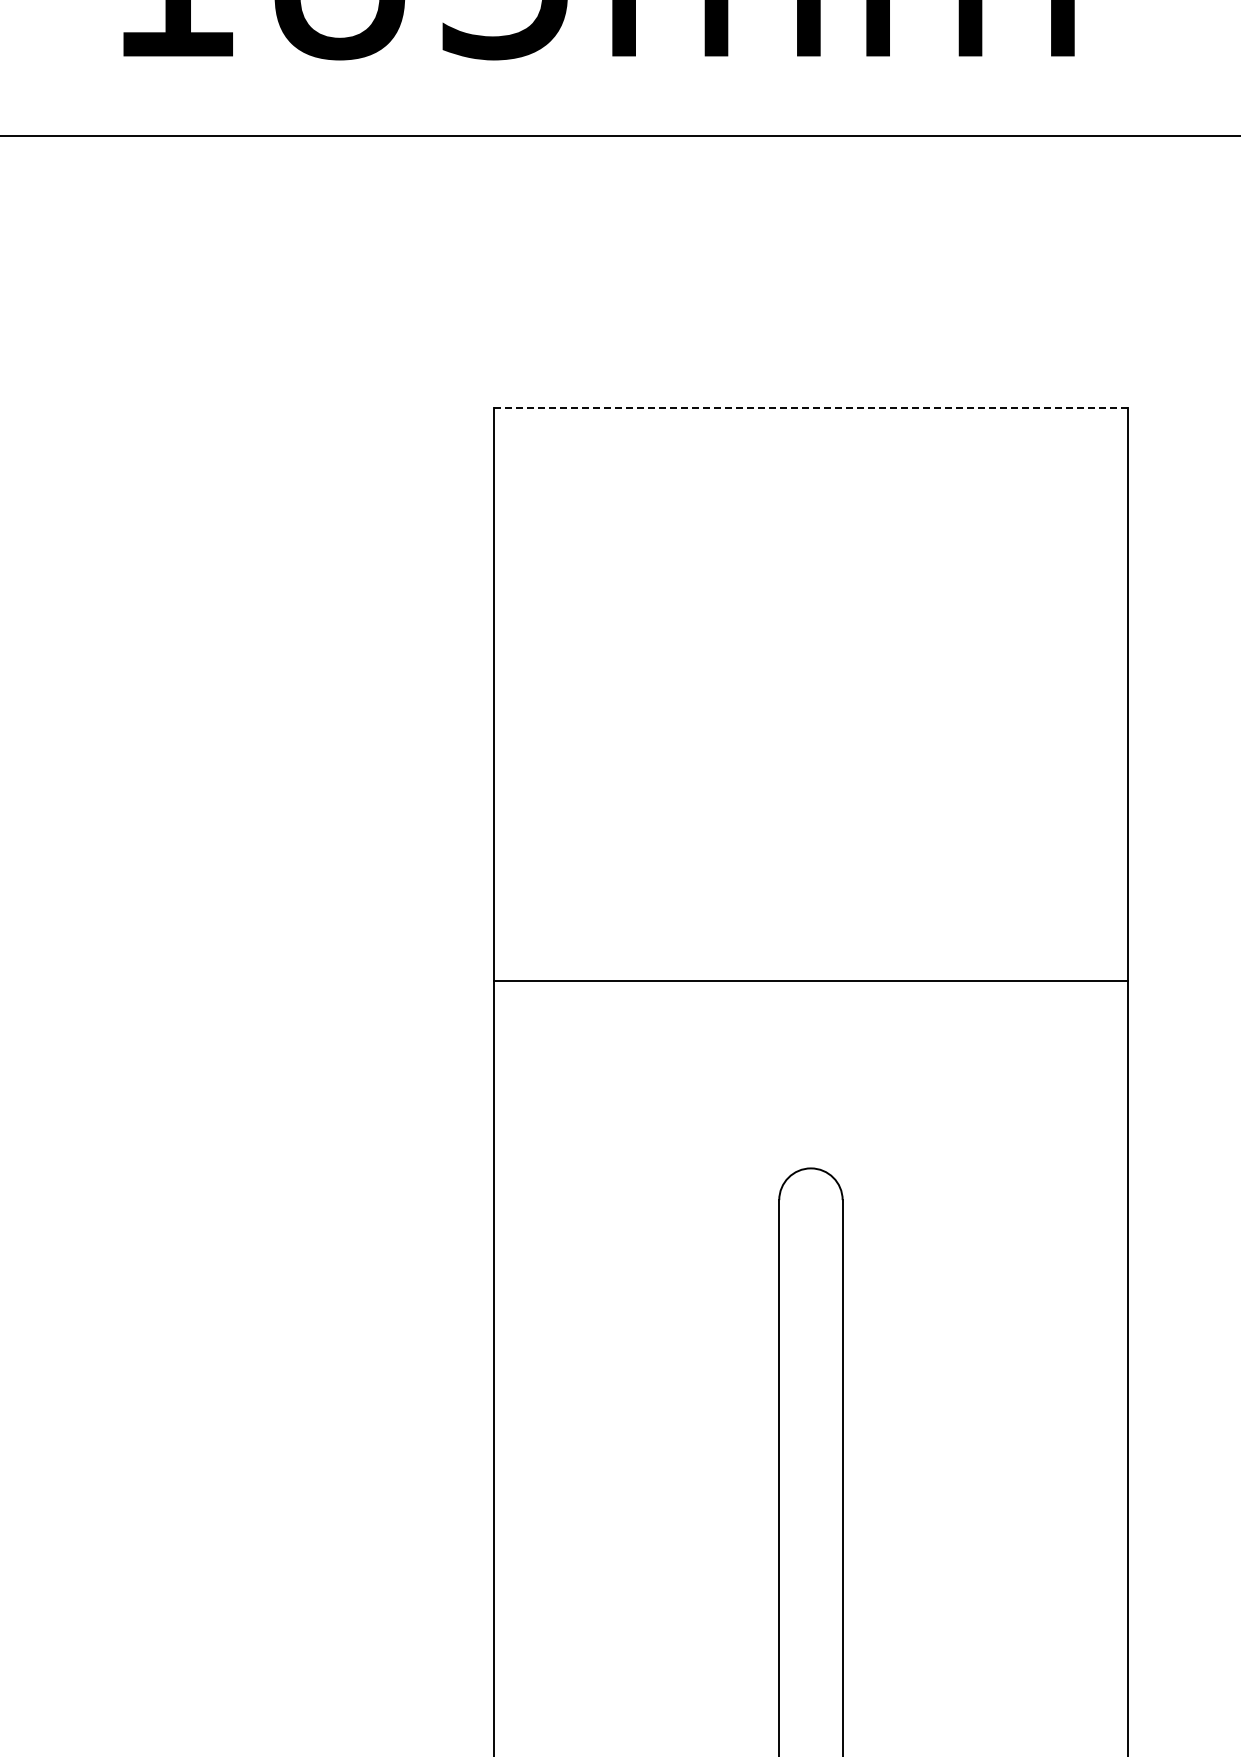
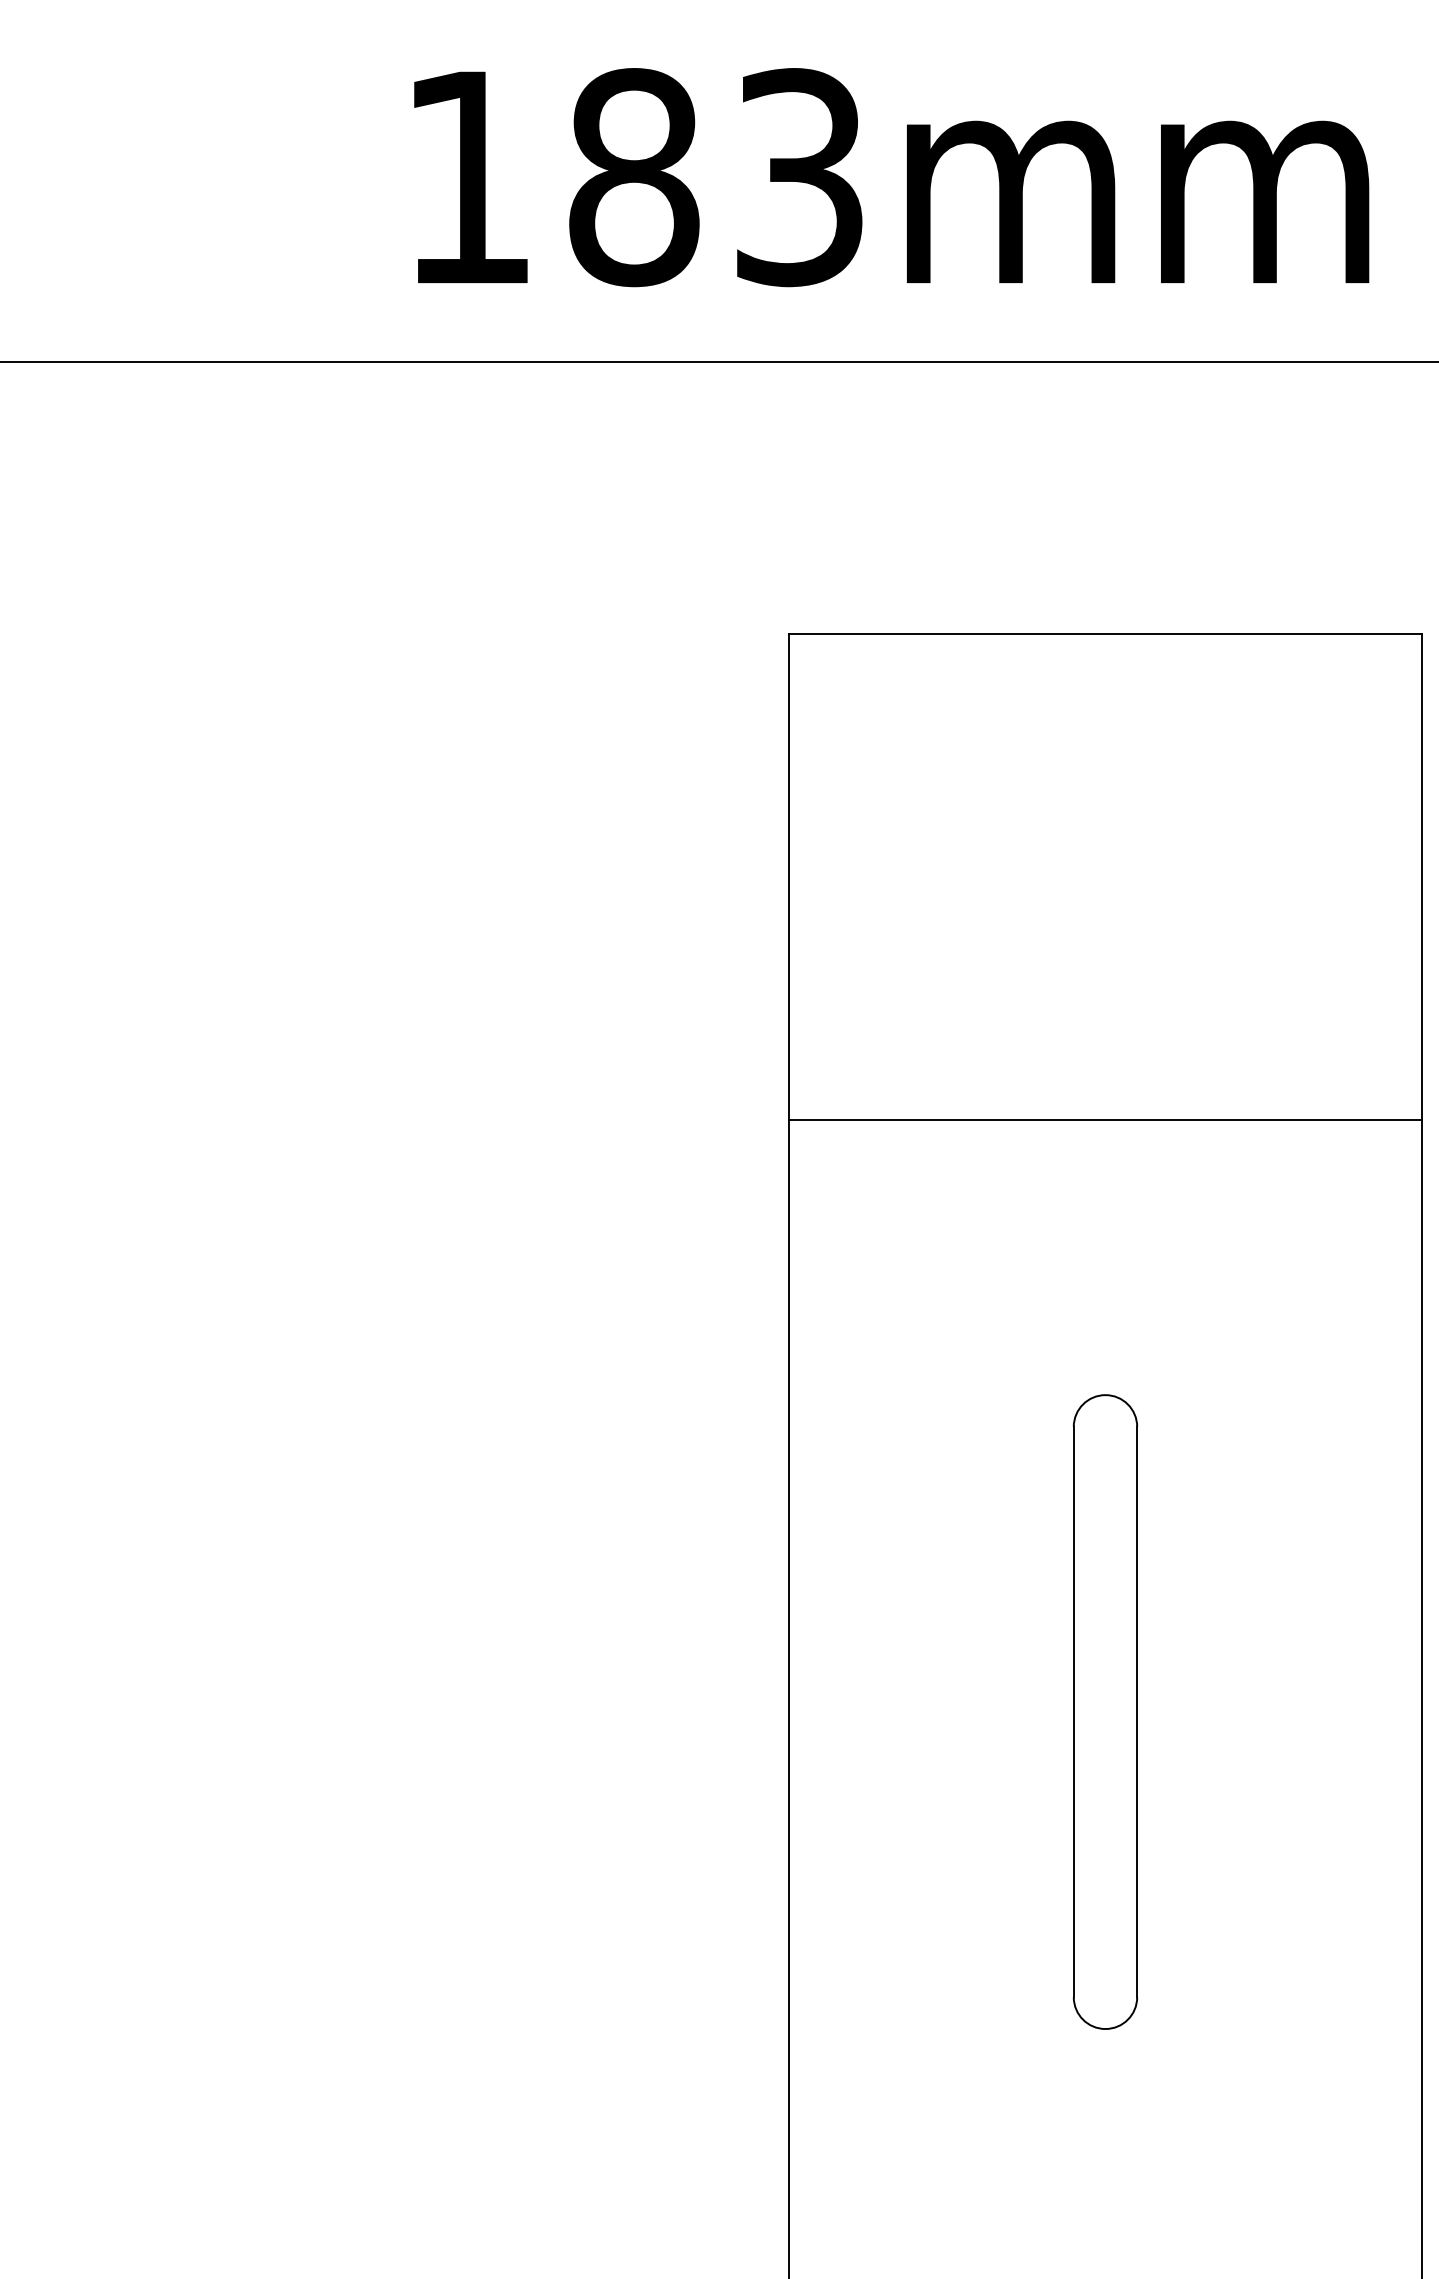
line: (810, 407) -> (1105, 634), dashed -> solid
line: (810, 980) -> (1105, 1120), moved

